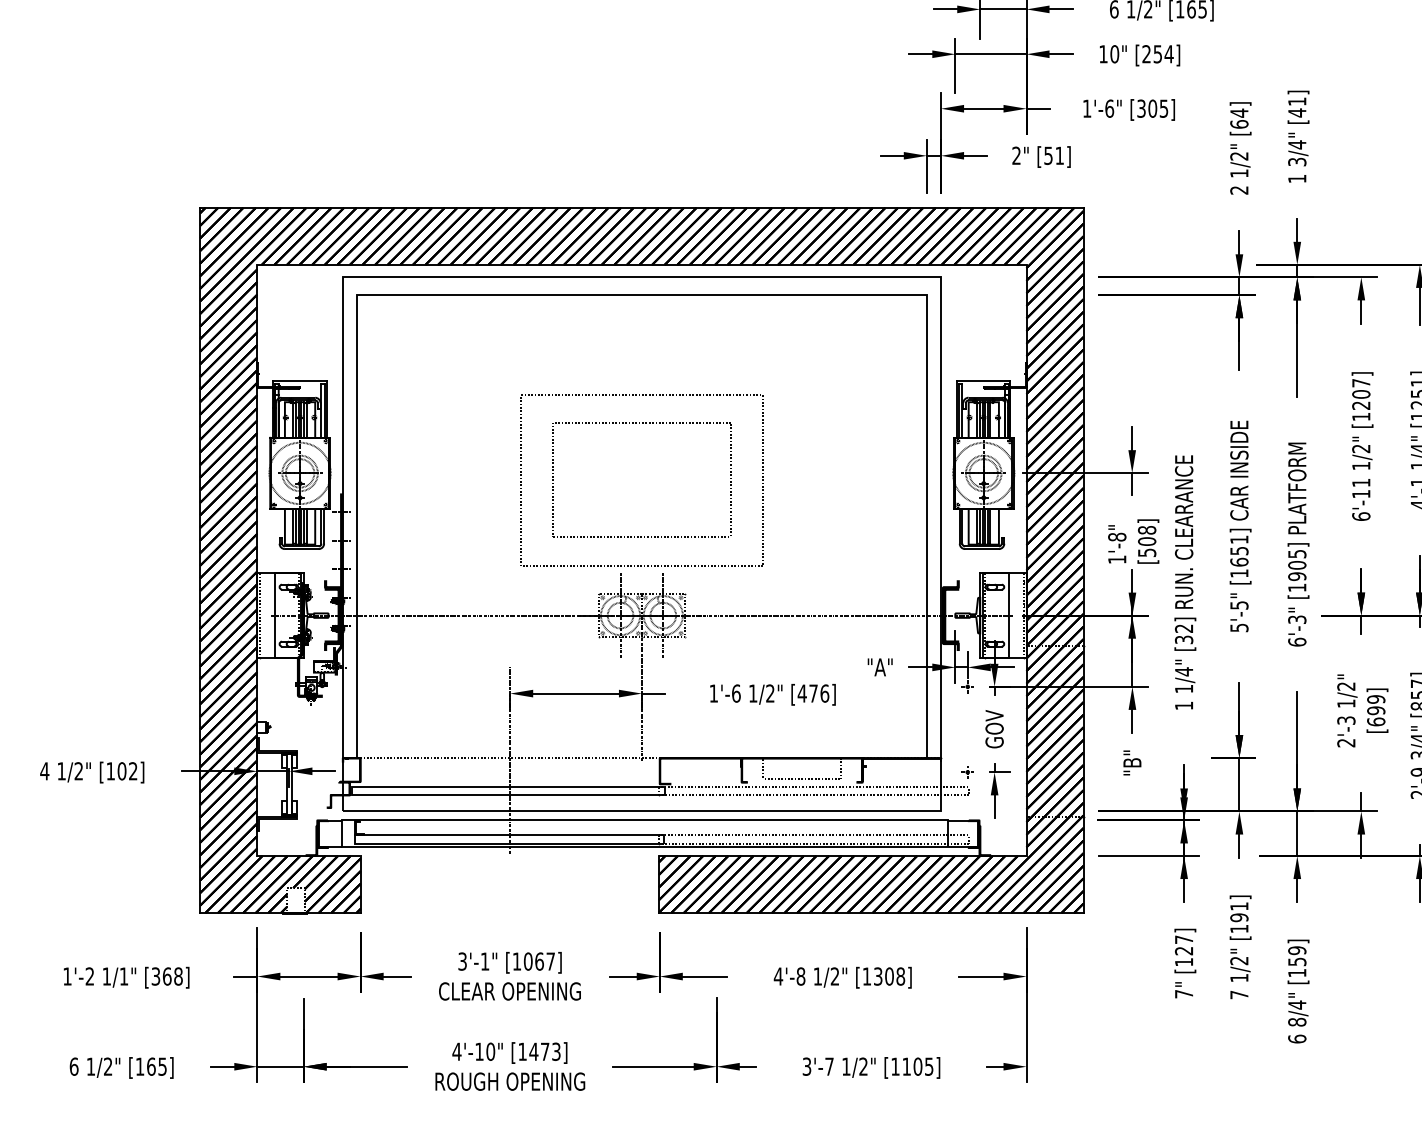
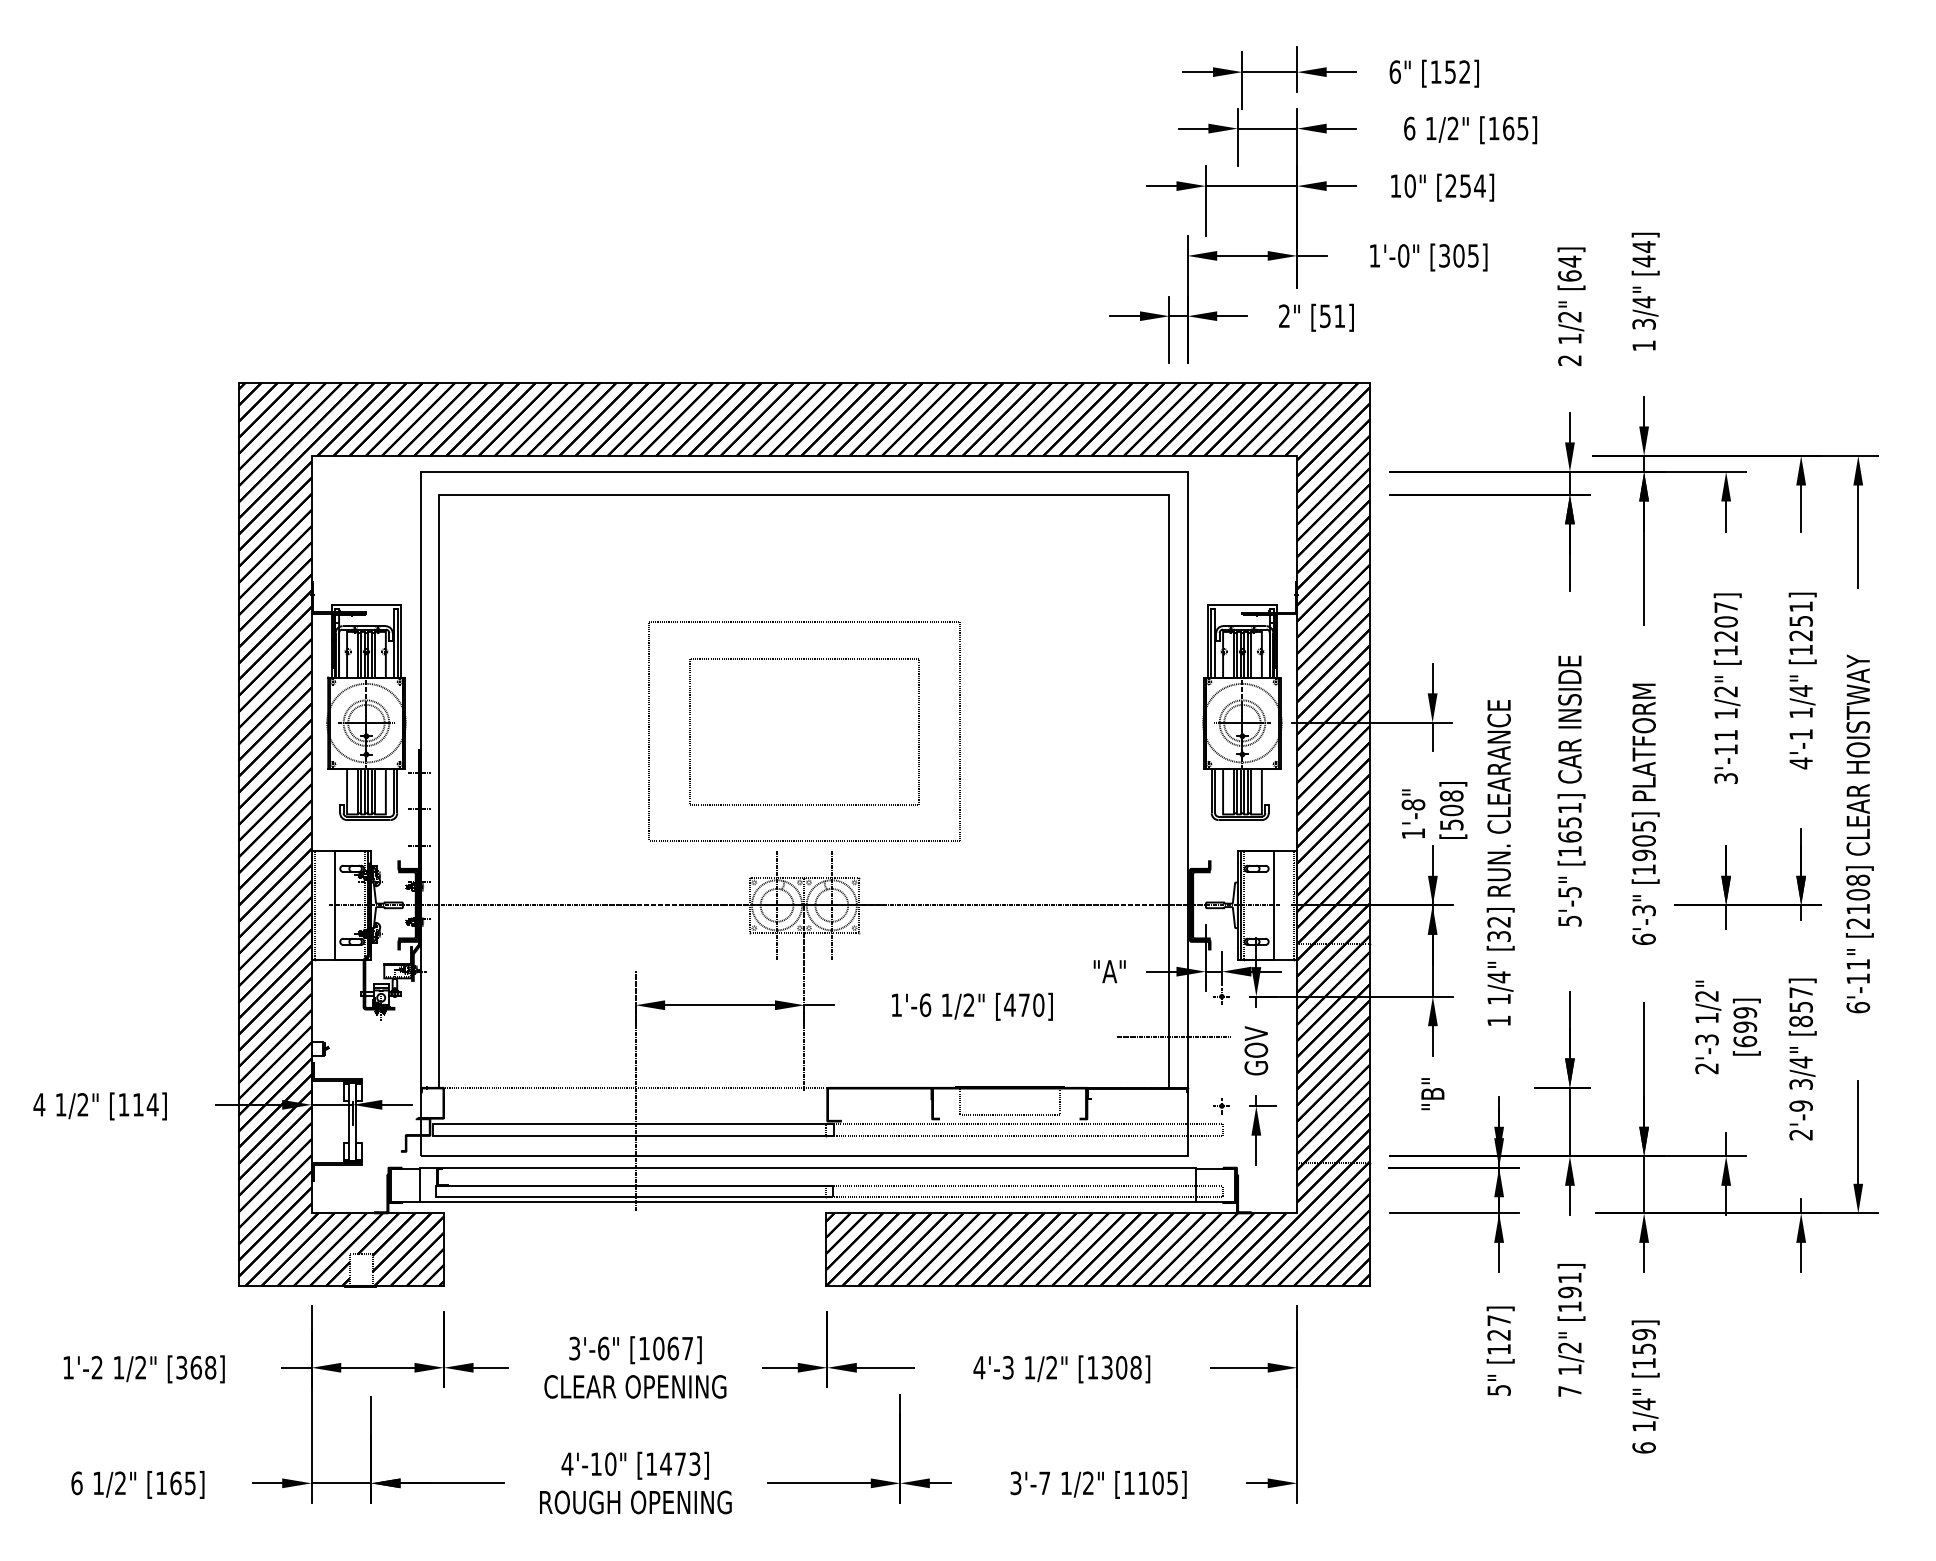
text: (1296, 101) -> (1643, 246), [41] -> [44]
text: (1109, 108) -> (1403, 255), 1'-6" -> 1'-0"
text: (1360, 516) -> (1725, 778), 6'-11 -> 3'-11
text: (824, 693) -> (1038, 1004), [476] -> [470]
line: (929, 718) -> (1173, 1037), added
text: (127, 771) -> (145, 1104), [102] -> [114]
text: (485, 961) -> (603, 1348), 3'-1" -> 3'-6"
text: (123, 976) -> (140, 1367), 1/1" -> 1/2"
text: (800, 976) -> (1007, 1367), 4'-8 -> 4'-3
text: (1183, 994) -> (1498, 1390), 7" -> 5"
text: (1296, 1021) -> (1643, 1425), 8/4" -> 1/4"

